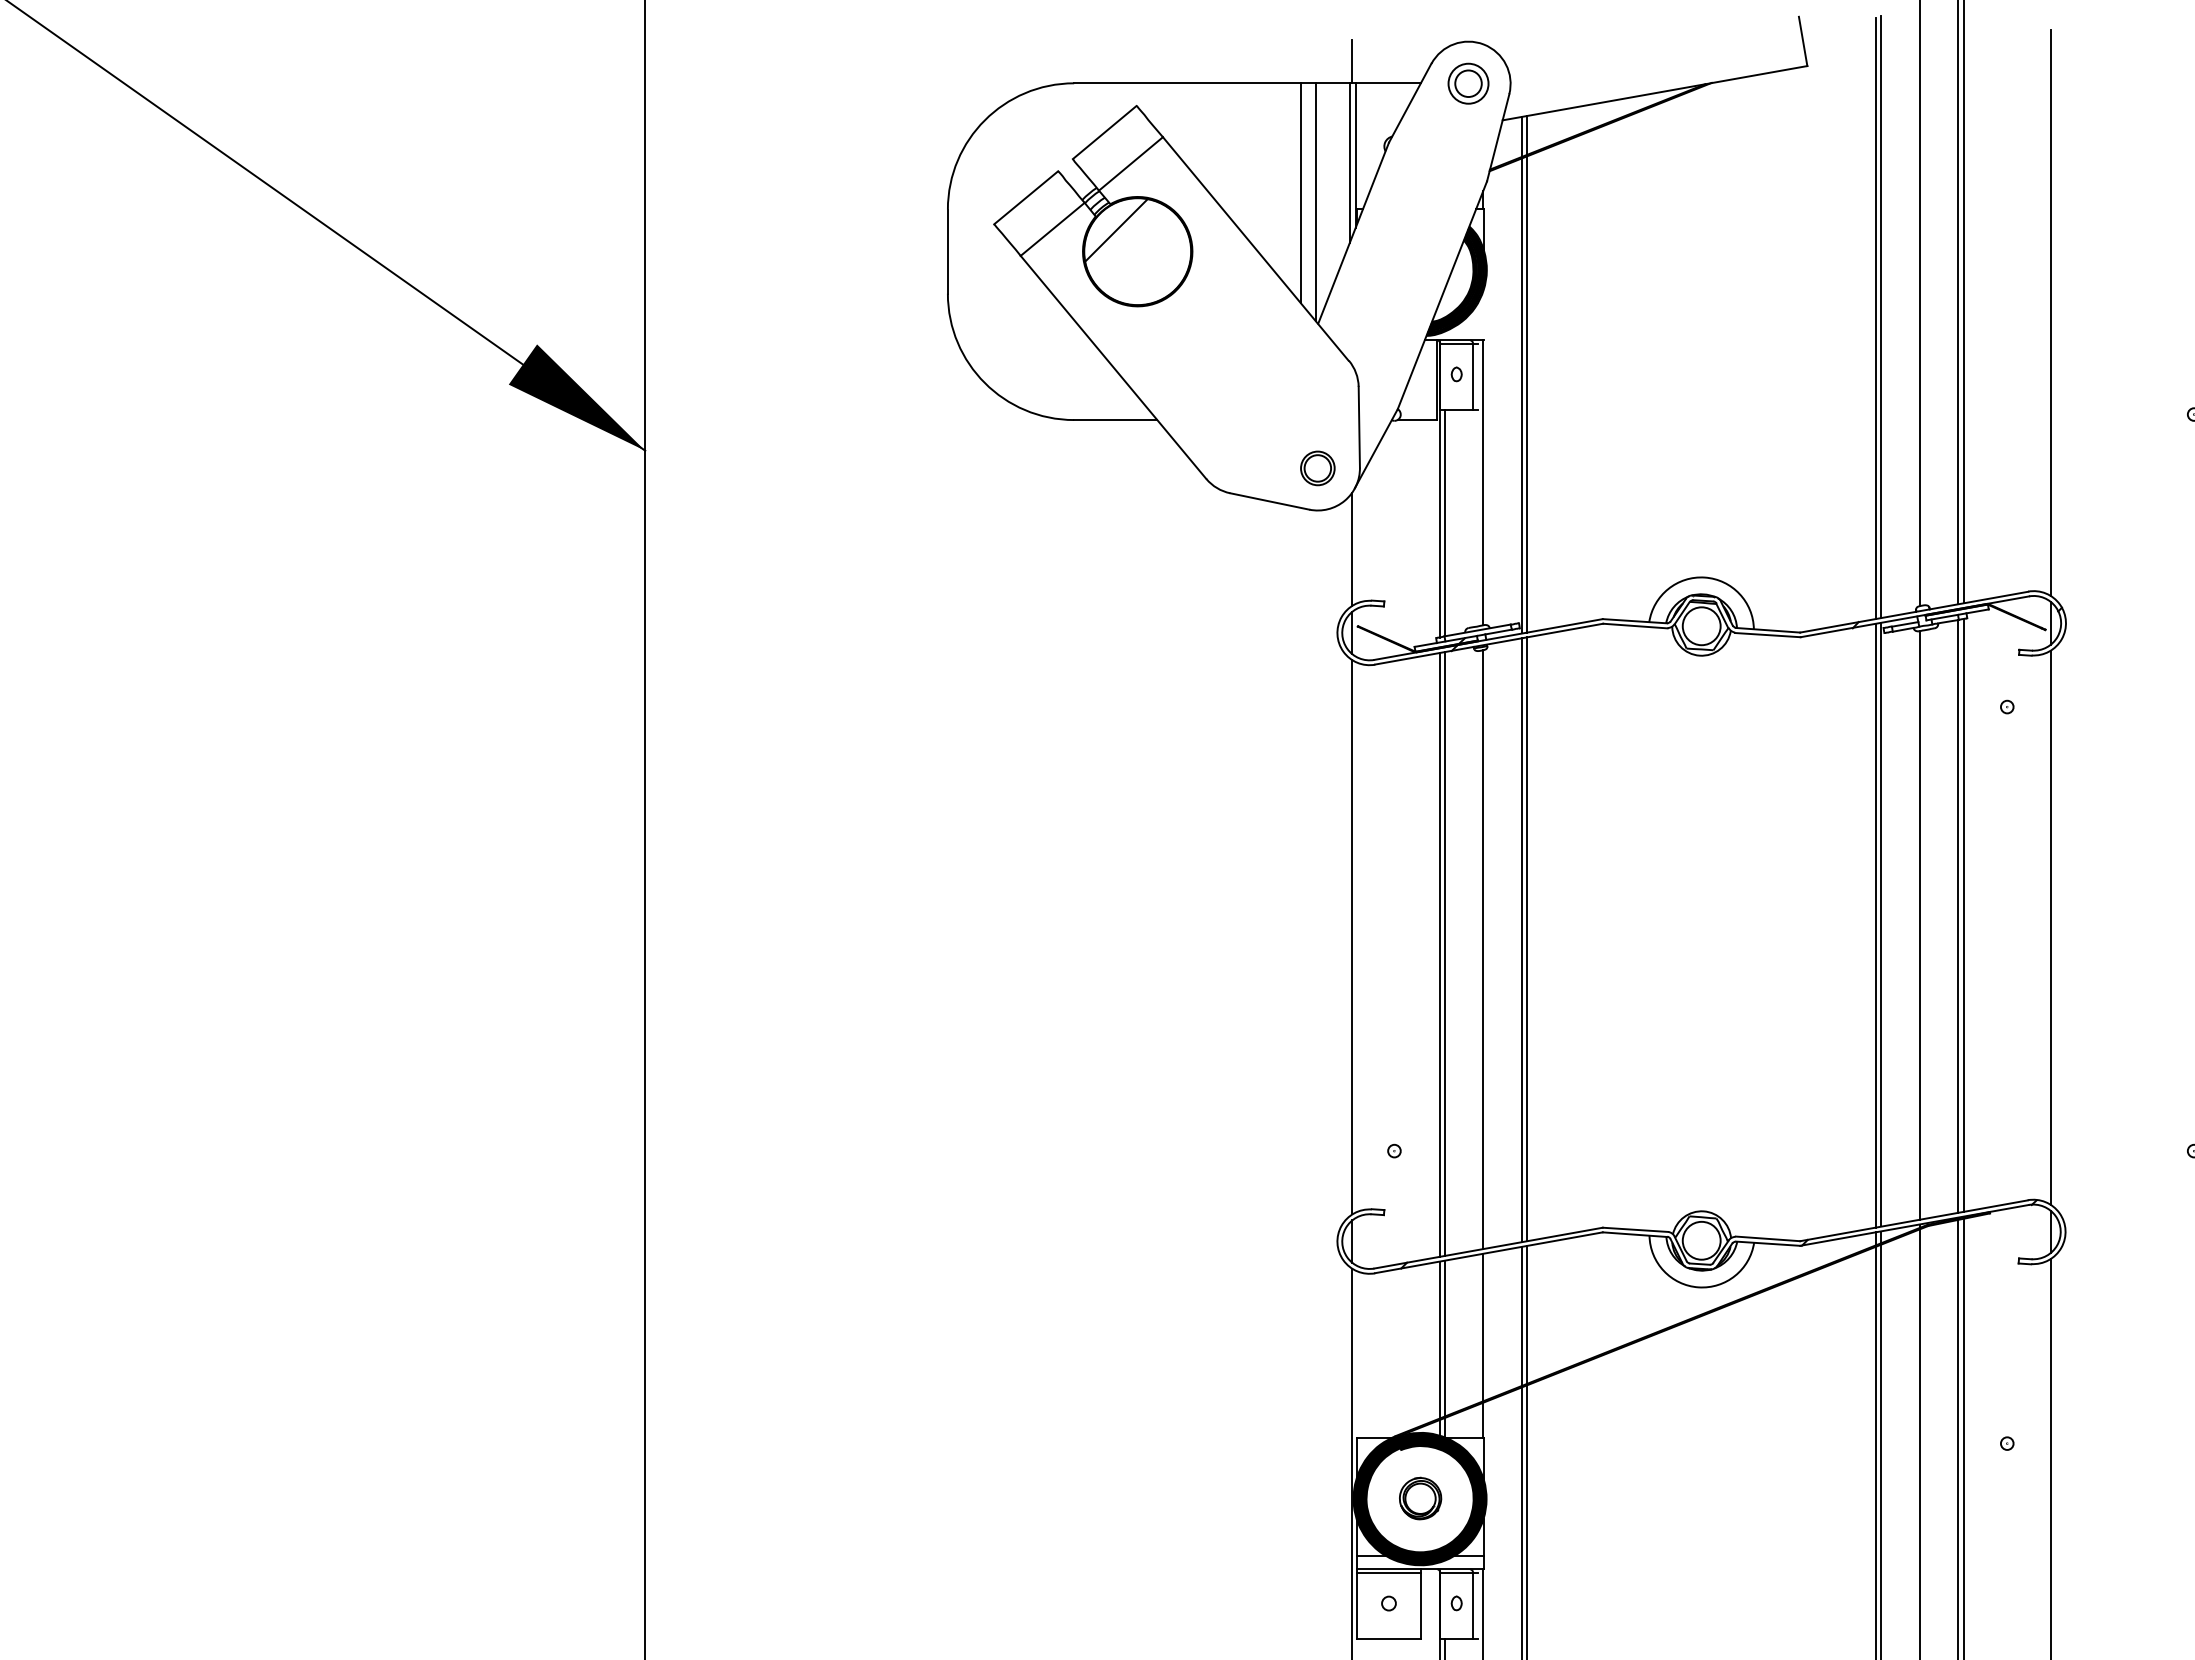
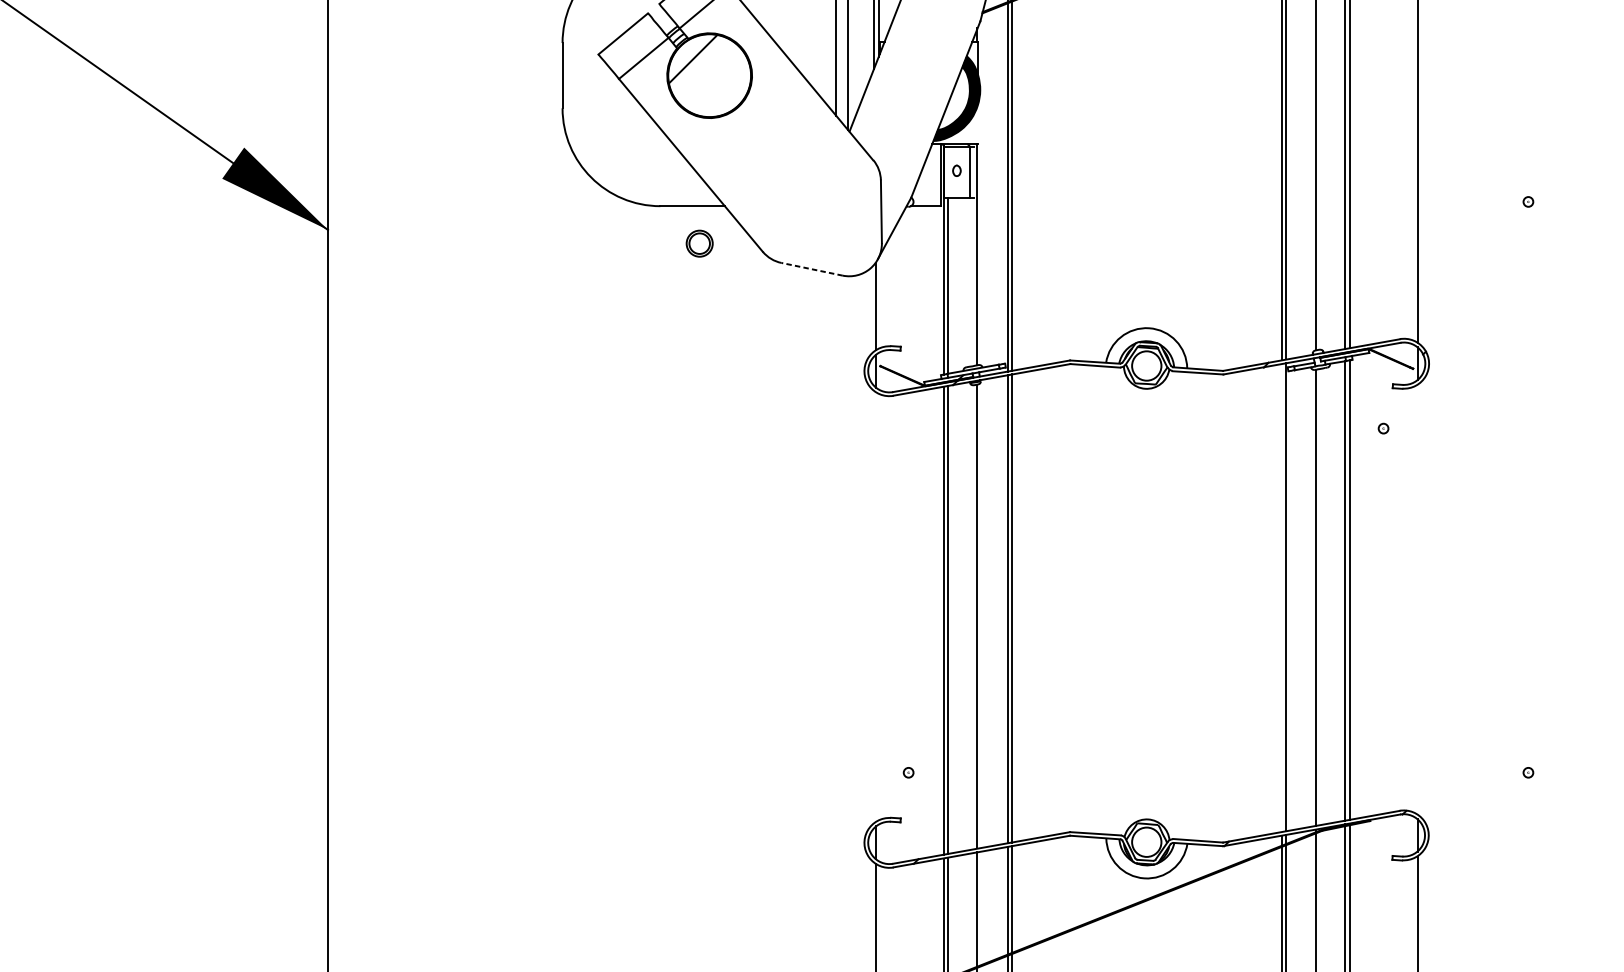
part: (1317, 468) -> (699, 243), moved
line: (1269, 501) -> (811, 269), solid -> dashed
line: (1875, 925) -> (1281, 597), removed
line: (2051, 927) -> (1417, 599), removed
line: (1352, 936) -> (876, 606), removed

